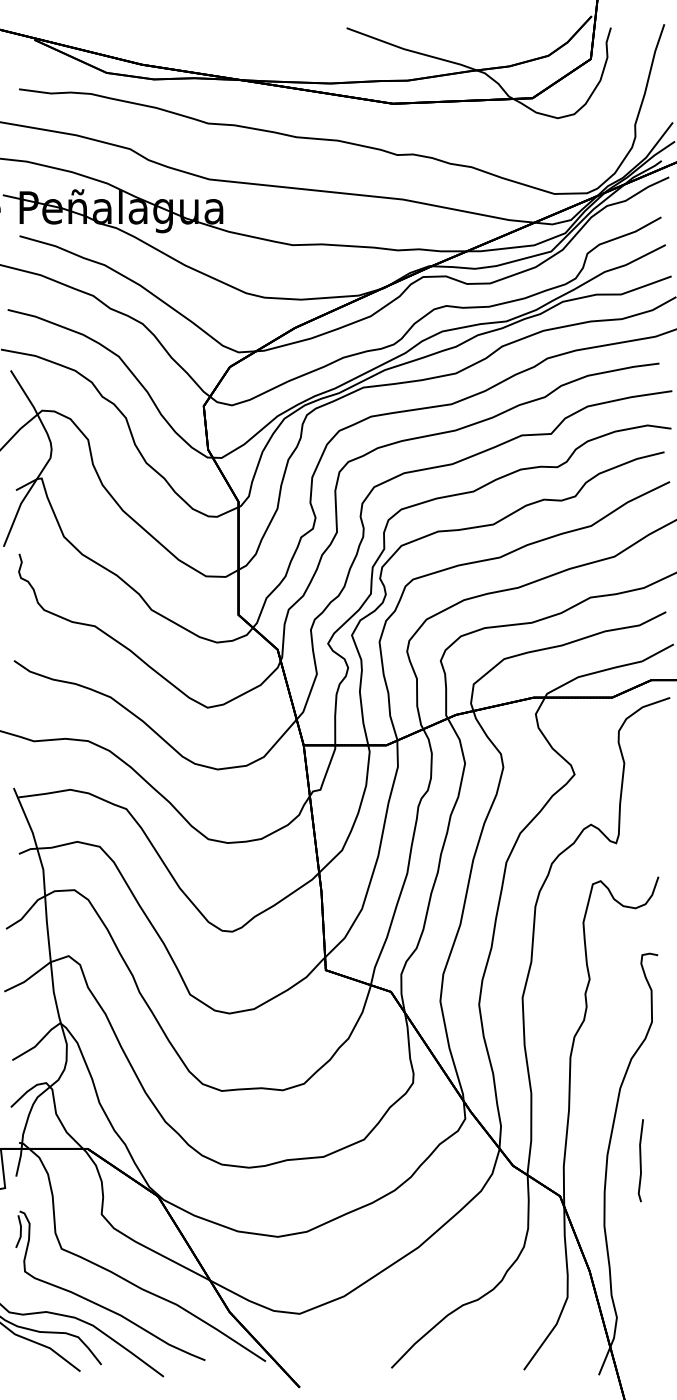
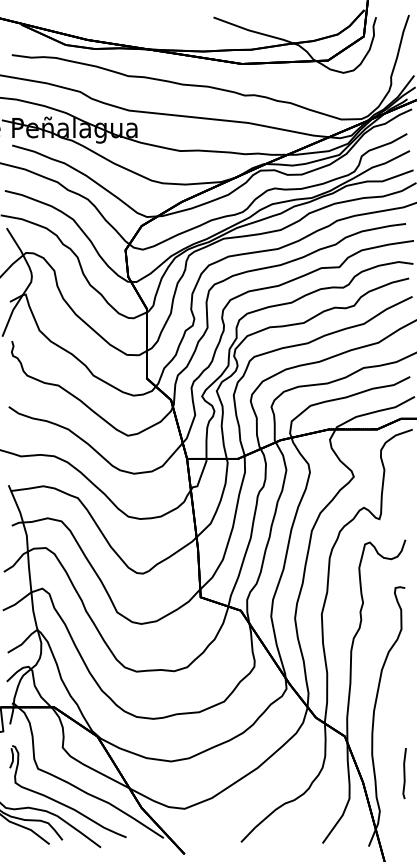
line: (640, 1160) -> (404, 773), moved

